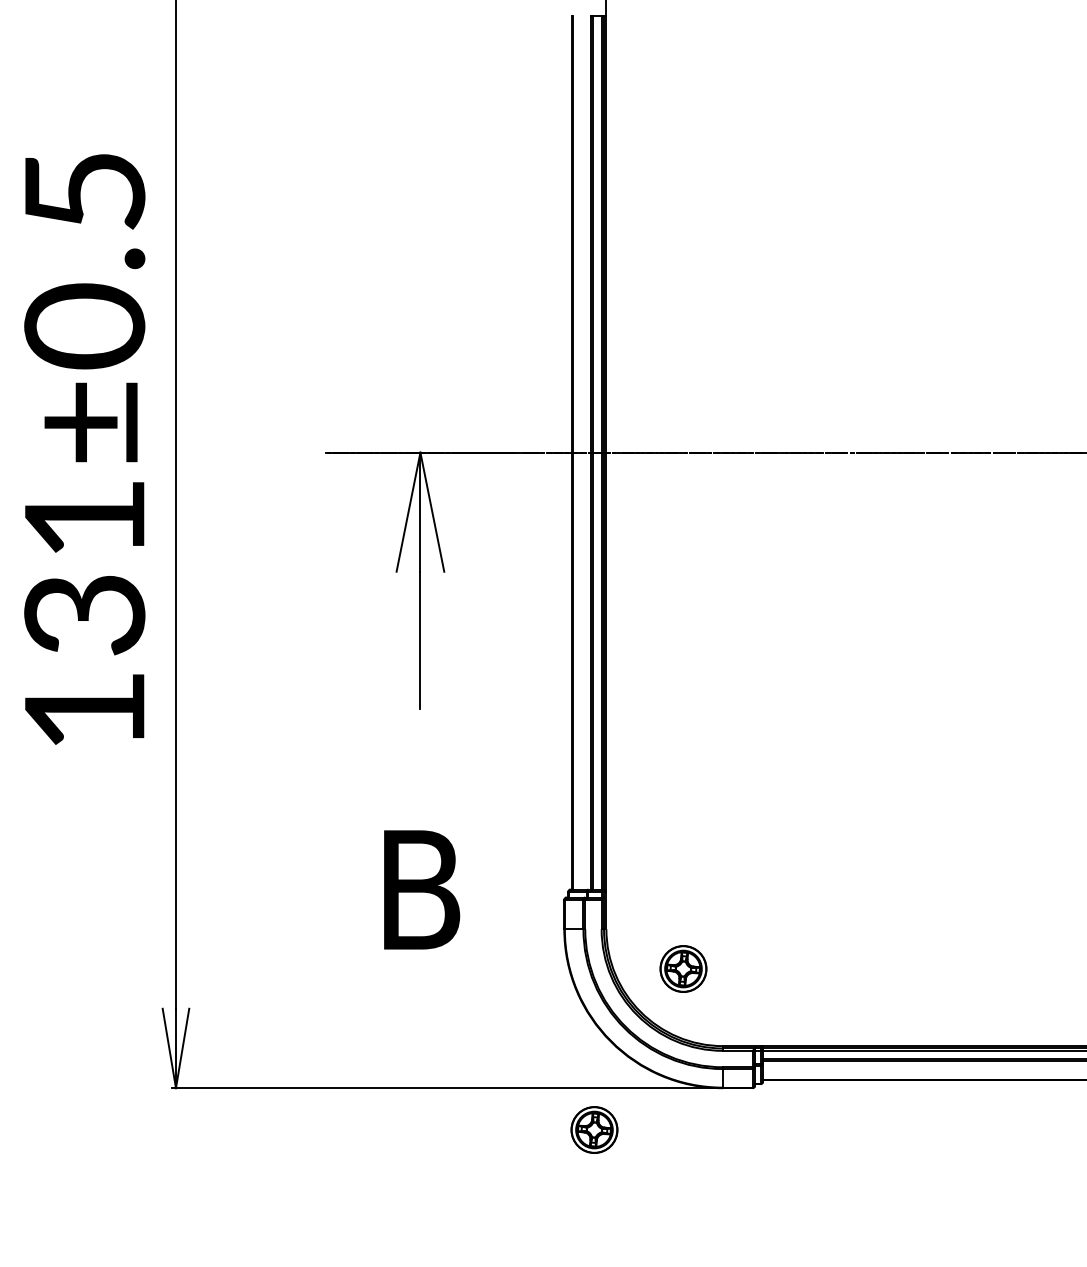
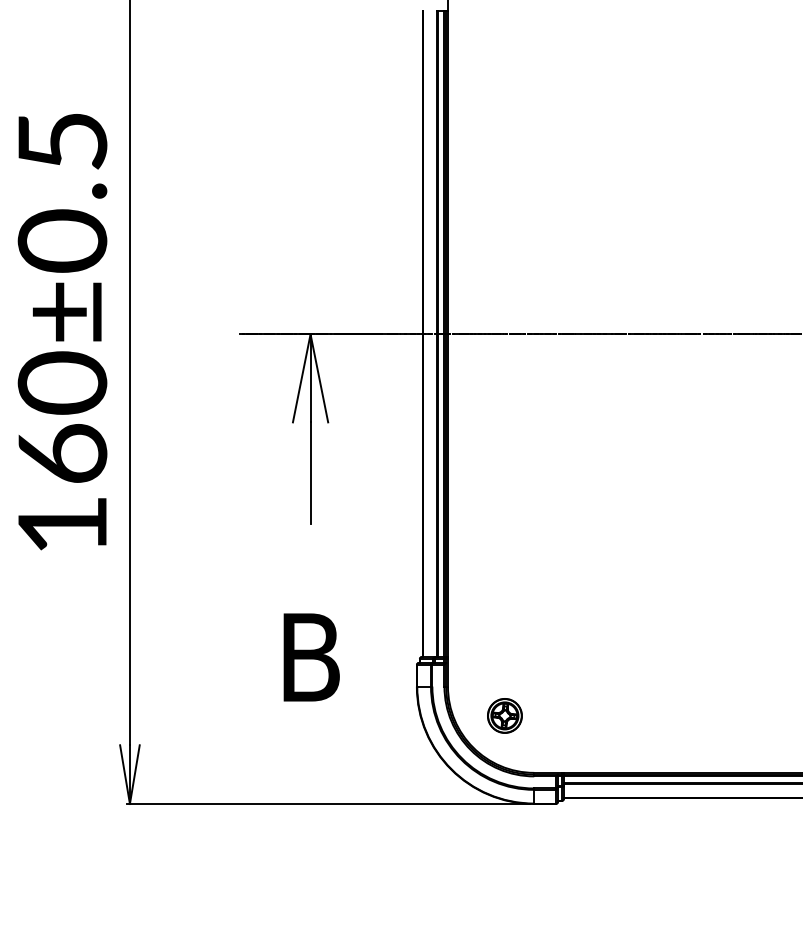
text: (84, 565) -> (62, 417), 131±0.5 -> 160±0.5
part: (594, 1129) -> (439, 834), removed

